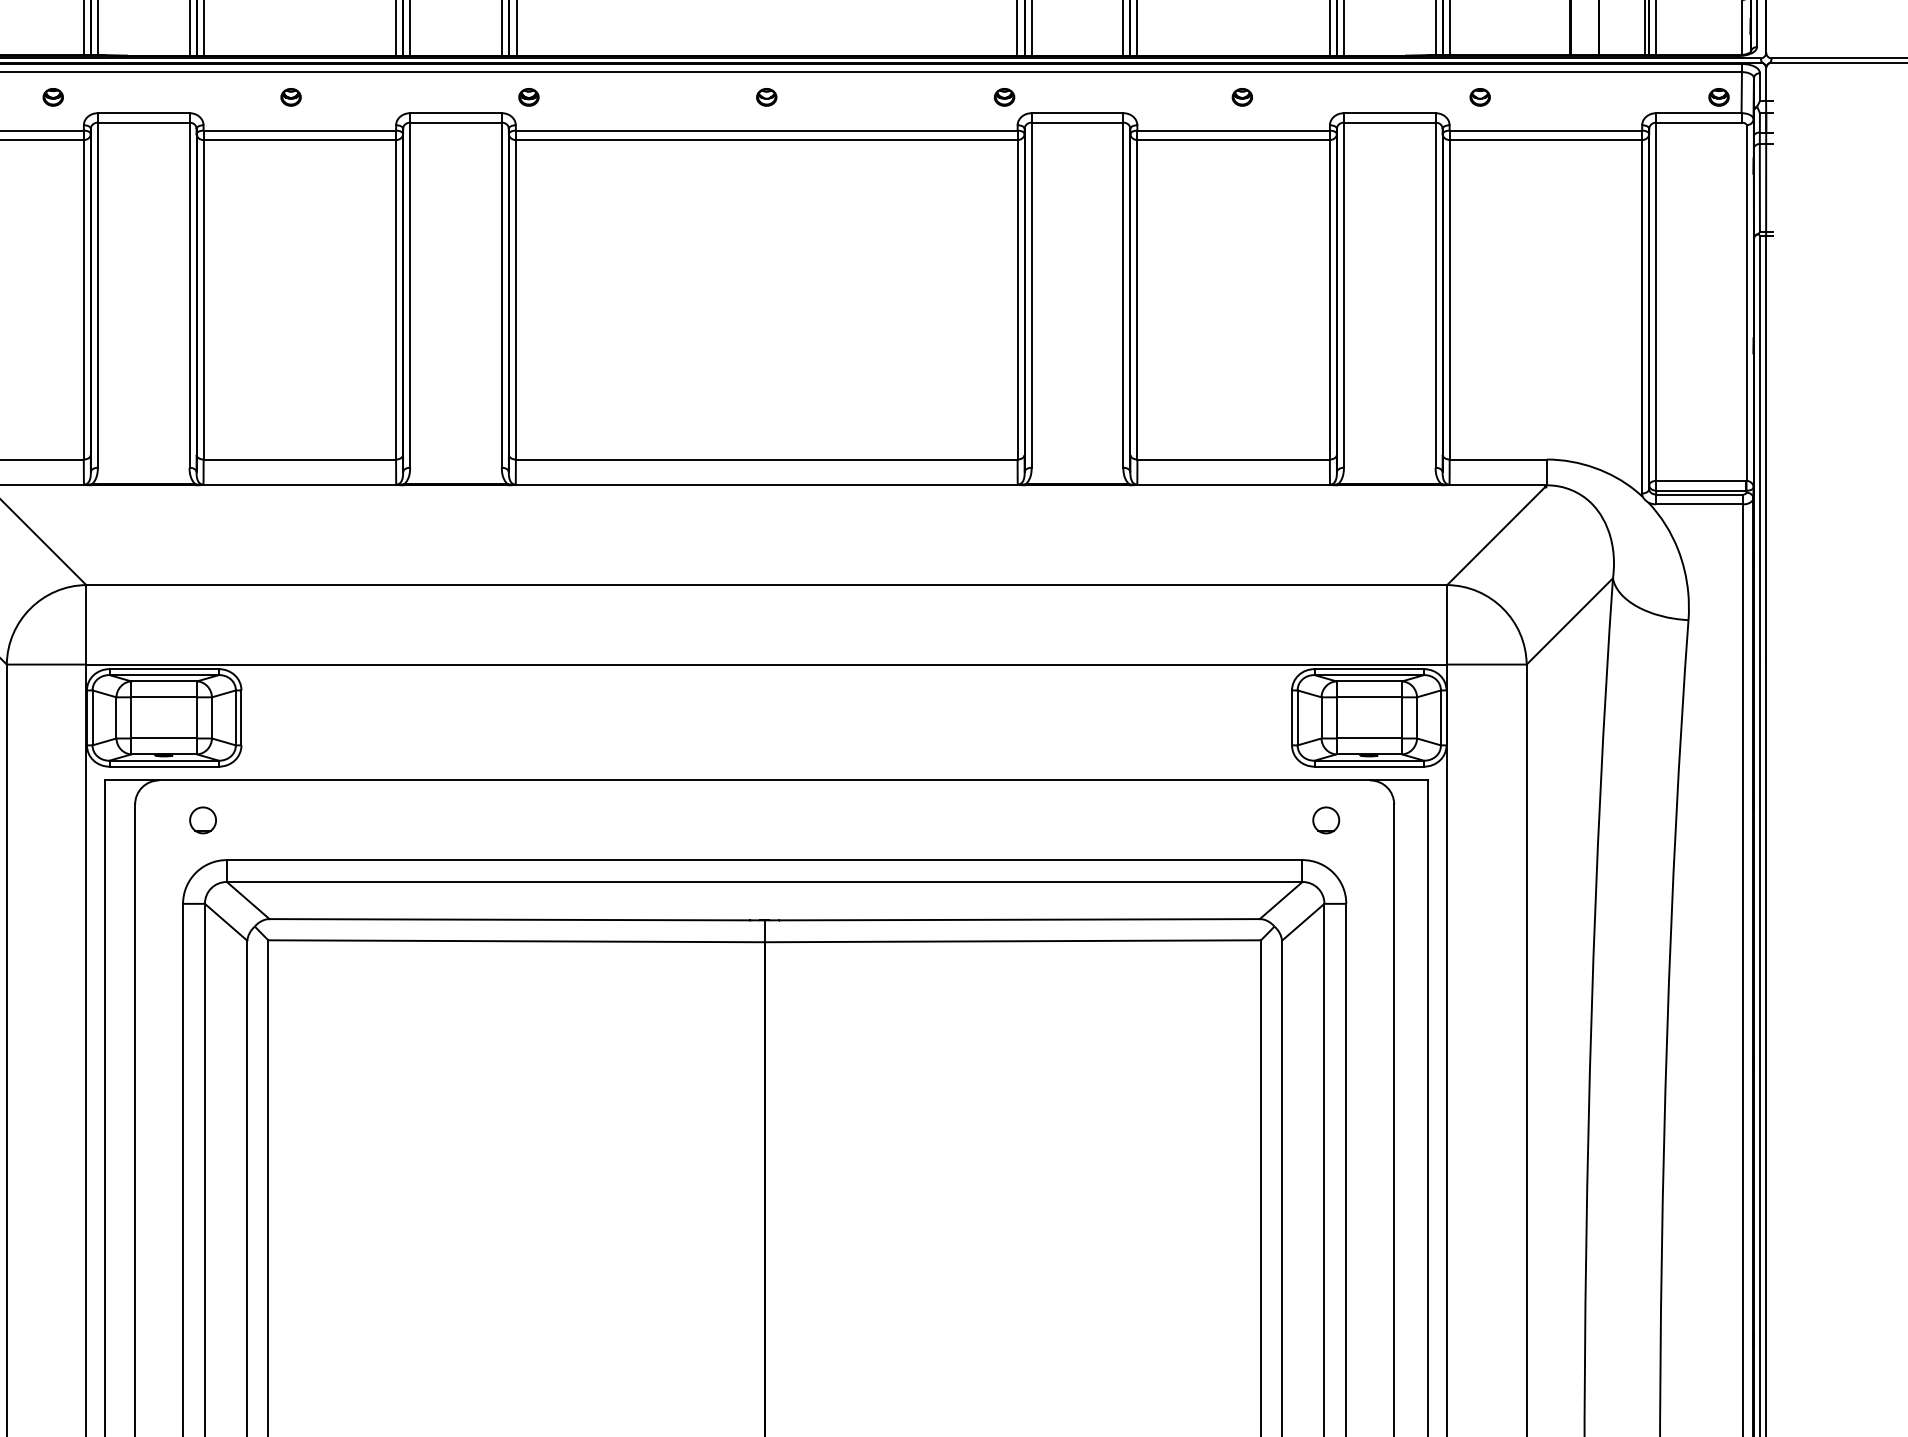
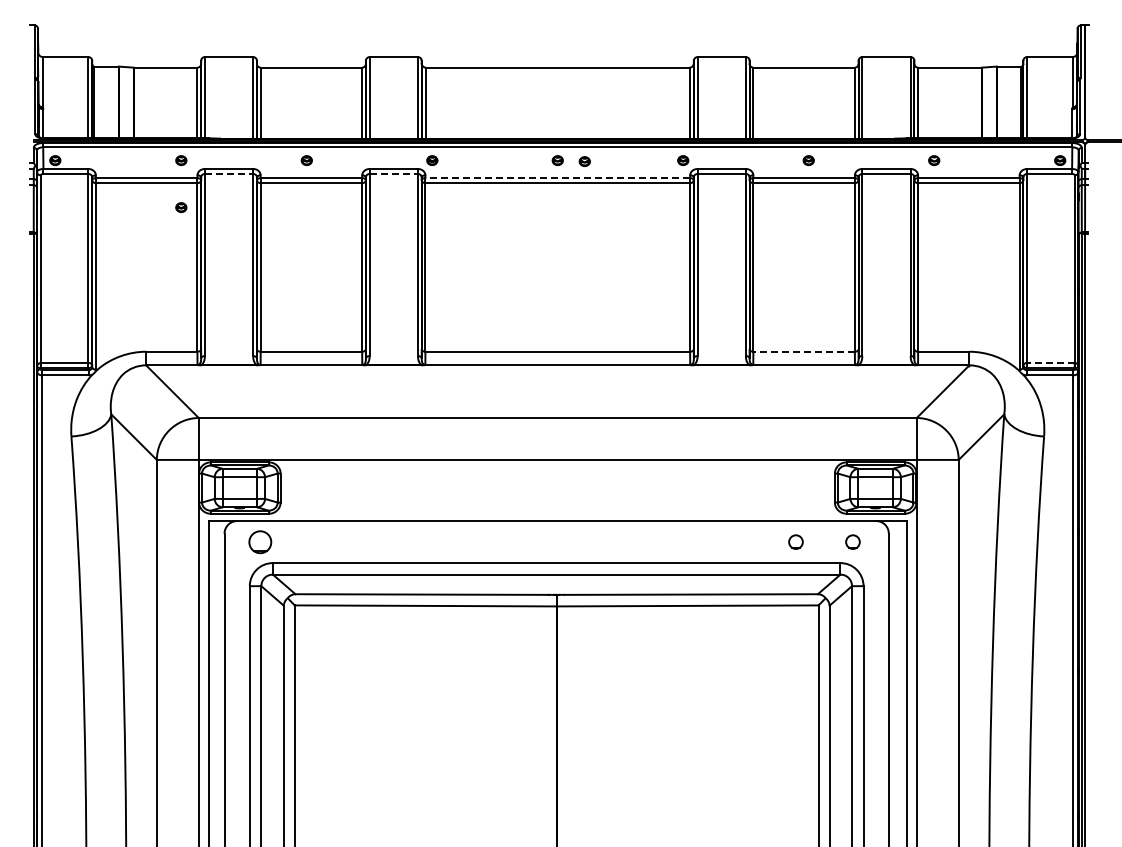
part: (817, 98) -> (584, 161), added
line: (144, 123) -> (229, 174), solid -> dashed
line: (457, 123) -> (394, 174), solid -> dashed
line: (766, 131) -> (557, 178), solid -> dashed
part: (53, 186) -> (181, 207), added
line: (1234, 459) -> (804, 351), solid -> dashed
line: (1700, 481) -> (1050, 363), solid -> dashed
part: (203, 819) -> (260, 541), size x1.6
circle: (1217, 819) -> (795, 541), added

